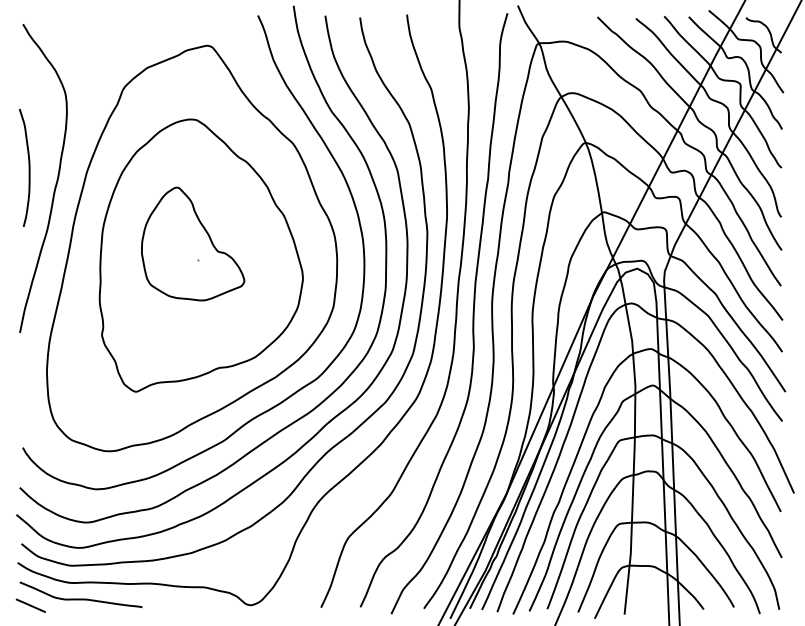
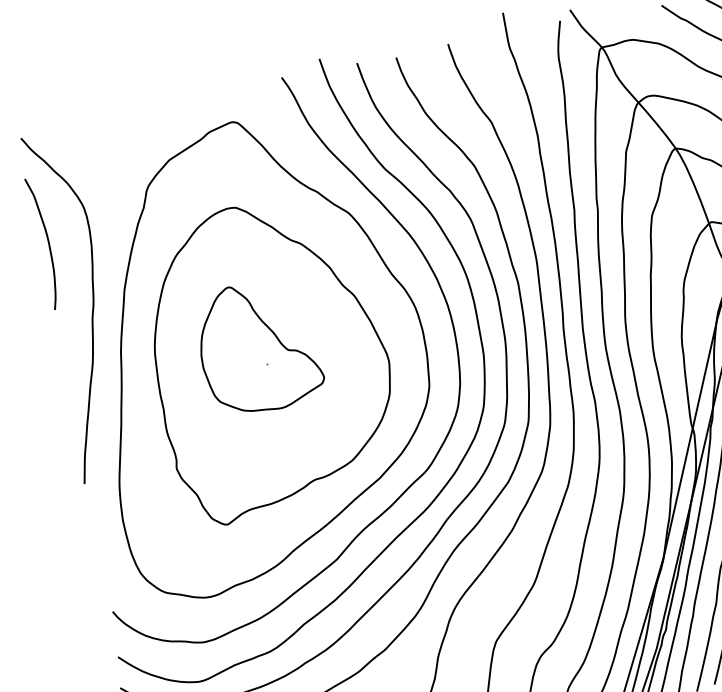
curve: (28, 167) -> (47, 242), moved

